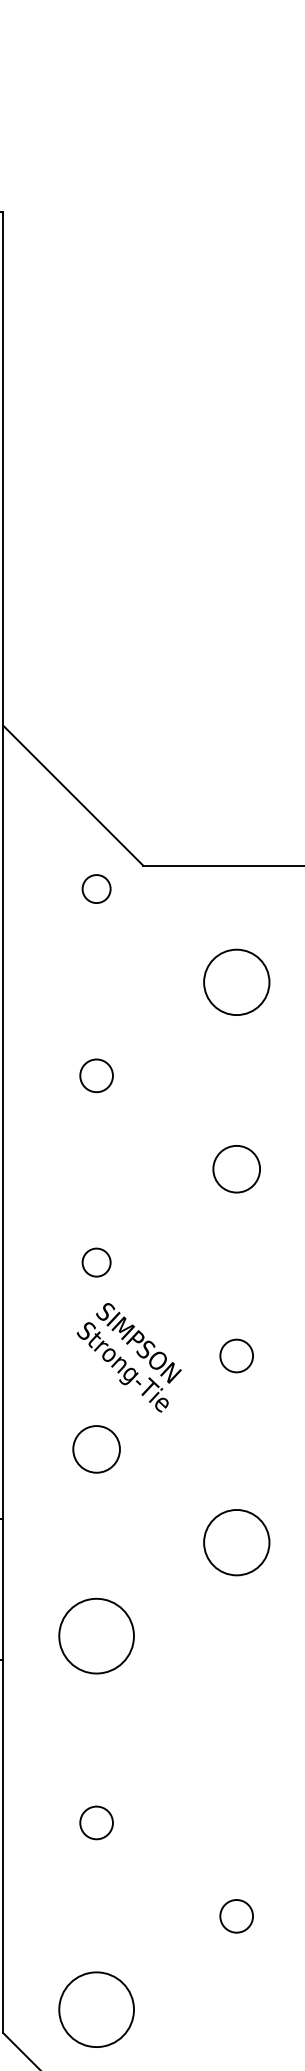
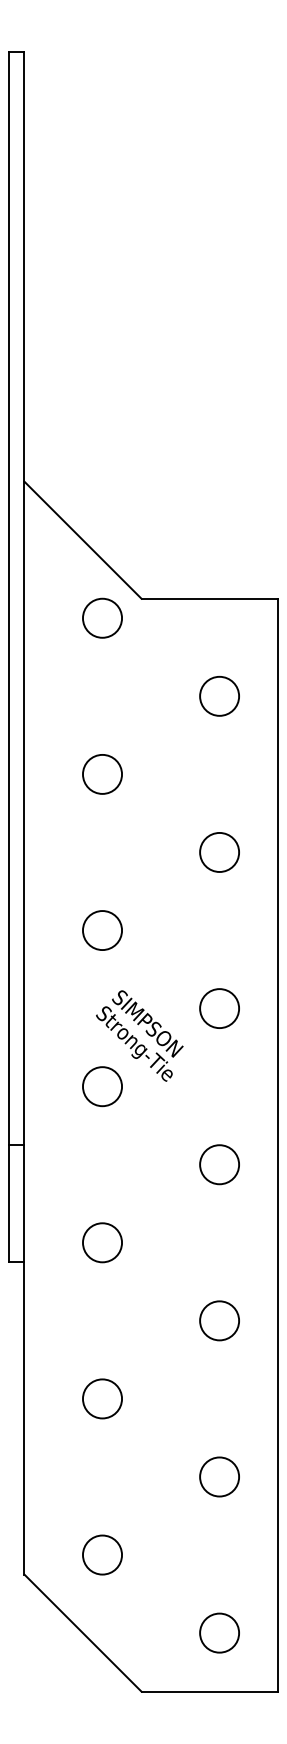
circle: (96, 888) -> (102, 617), size x1.67
circle: (236, 982) -> (219, 696), size x0.71
circle: (96, 1074) -> (102, 773), size x1.43
circle: (96, 1262) -> (102, 930), size x1.67
circle: (236, 1355) -> (219, 1008), size x1.43
text: (128, 1357) -> (139, 1035), moved
circle: (236, 1542) -> (219, 1164), size x0.71
circle: (96, 1635) -> (102, 1242), size x0.62
circle: (236, 1729) -> (219, 1320), added
circle: (96, 1822) -> (102, 1398), size x1.43
circle: (236, 1915) -> (219, 1476), size x1.43
circle: (96, 2009) -> (102, 1554), size x0.62

